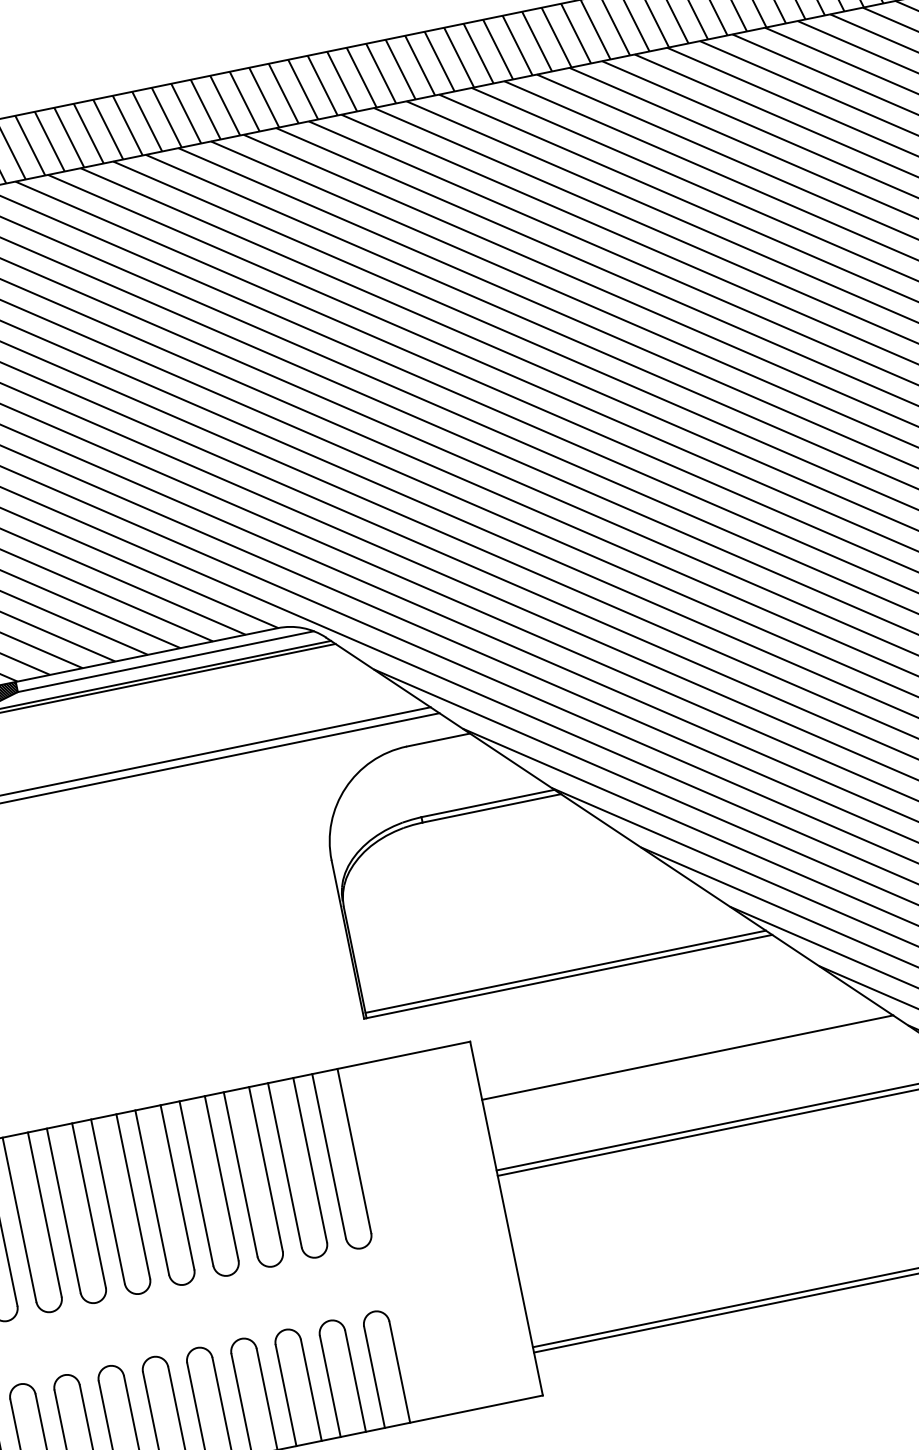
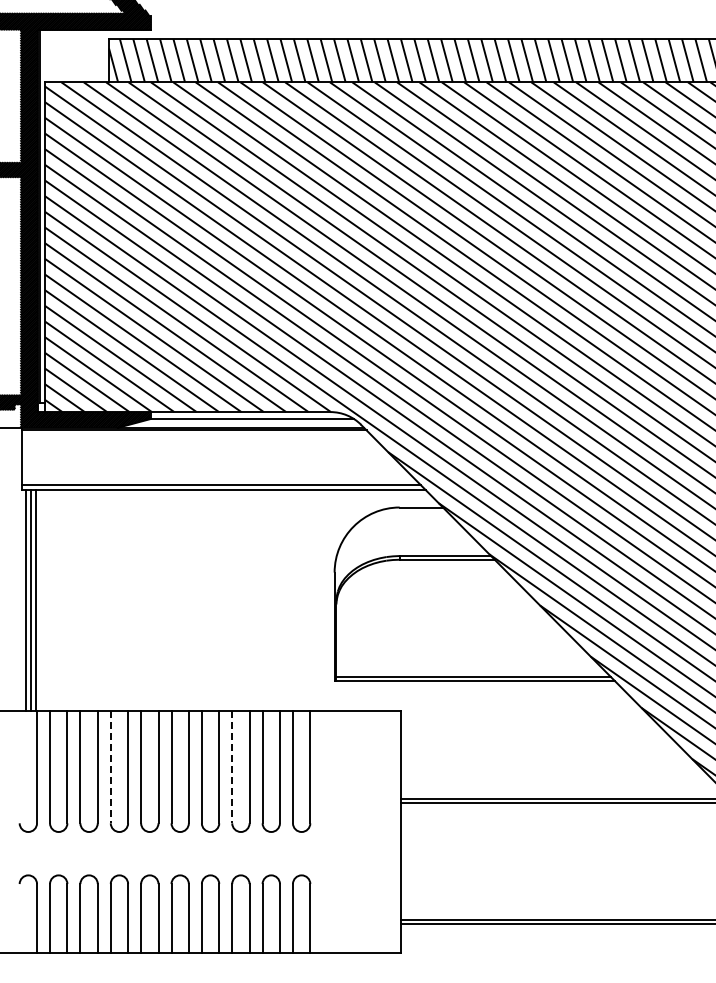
line: (687, 1057) -> (542, 750), removed
line: (241, 1175) -> (232, 767), solid -> dashed
line: (63, 1211) -> (110, 767), solid -> dashed

